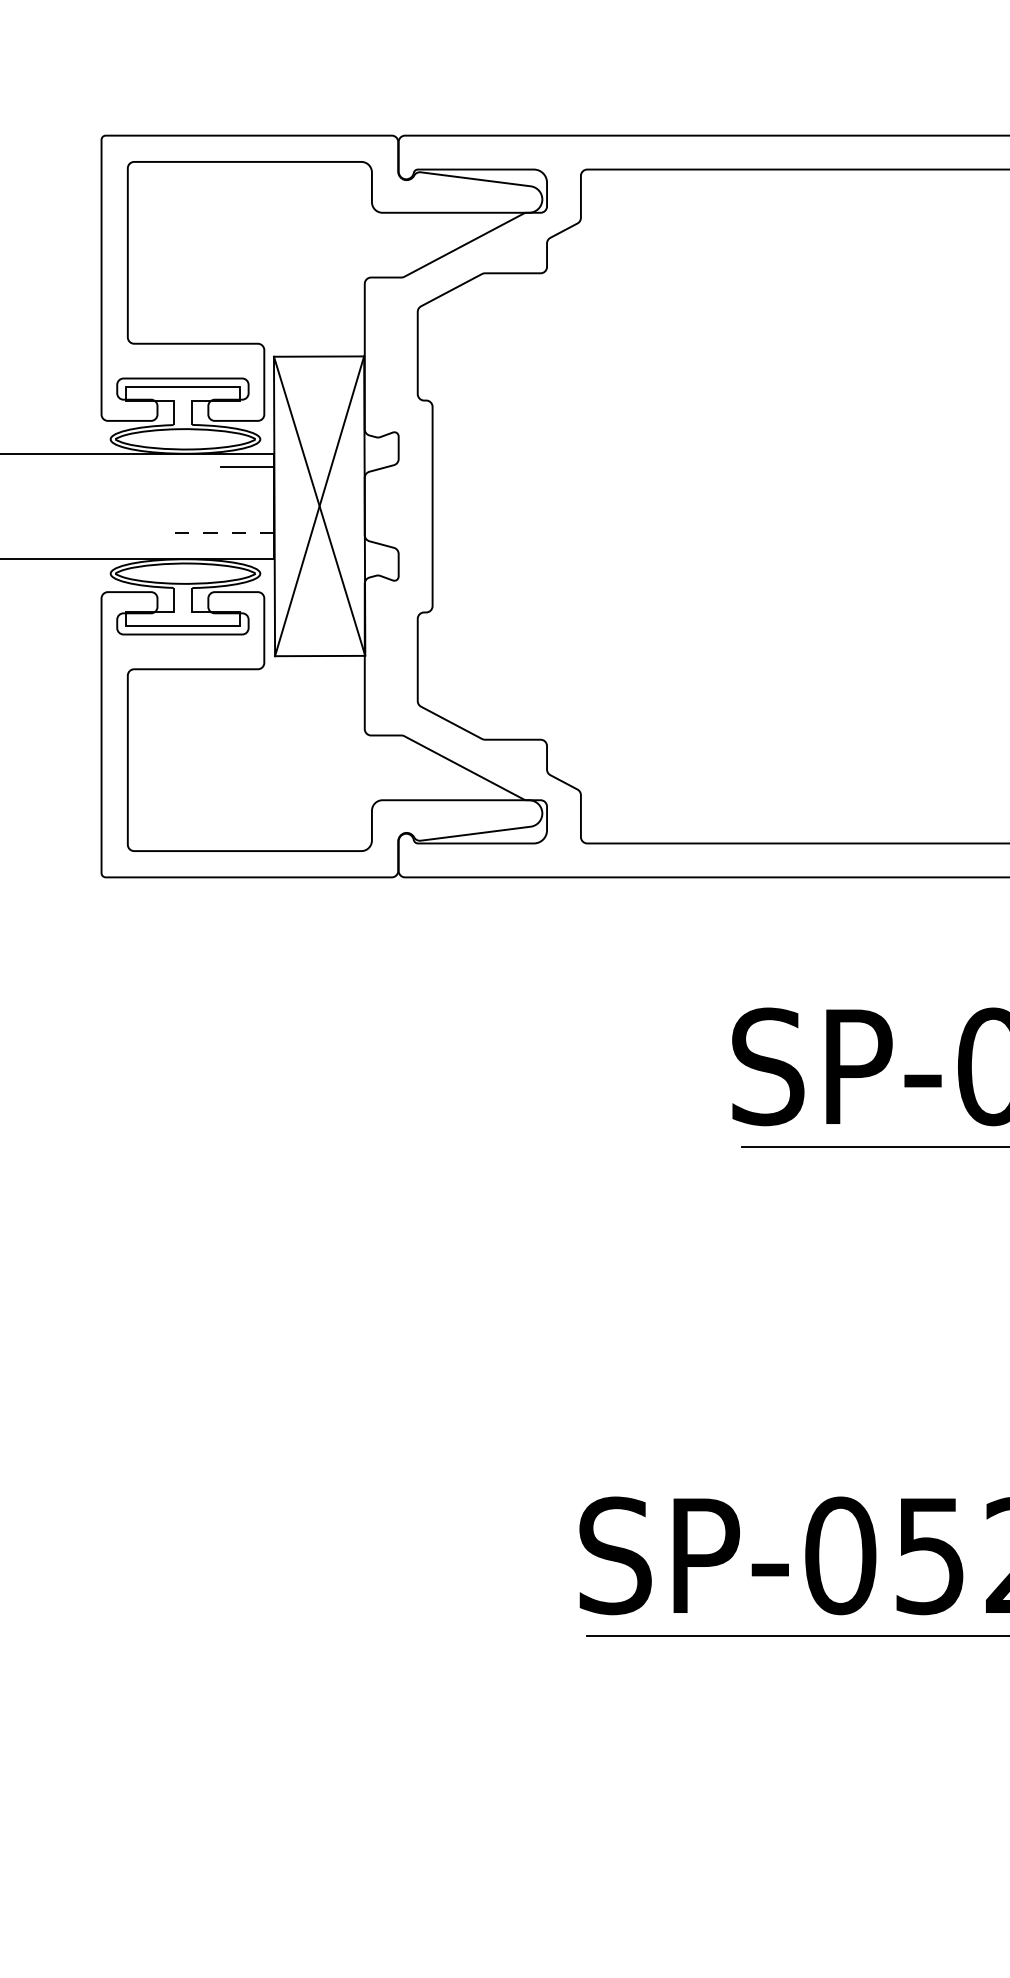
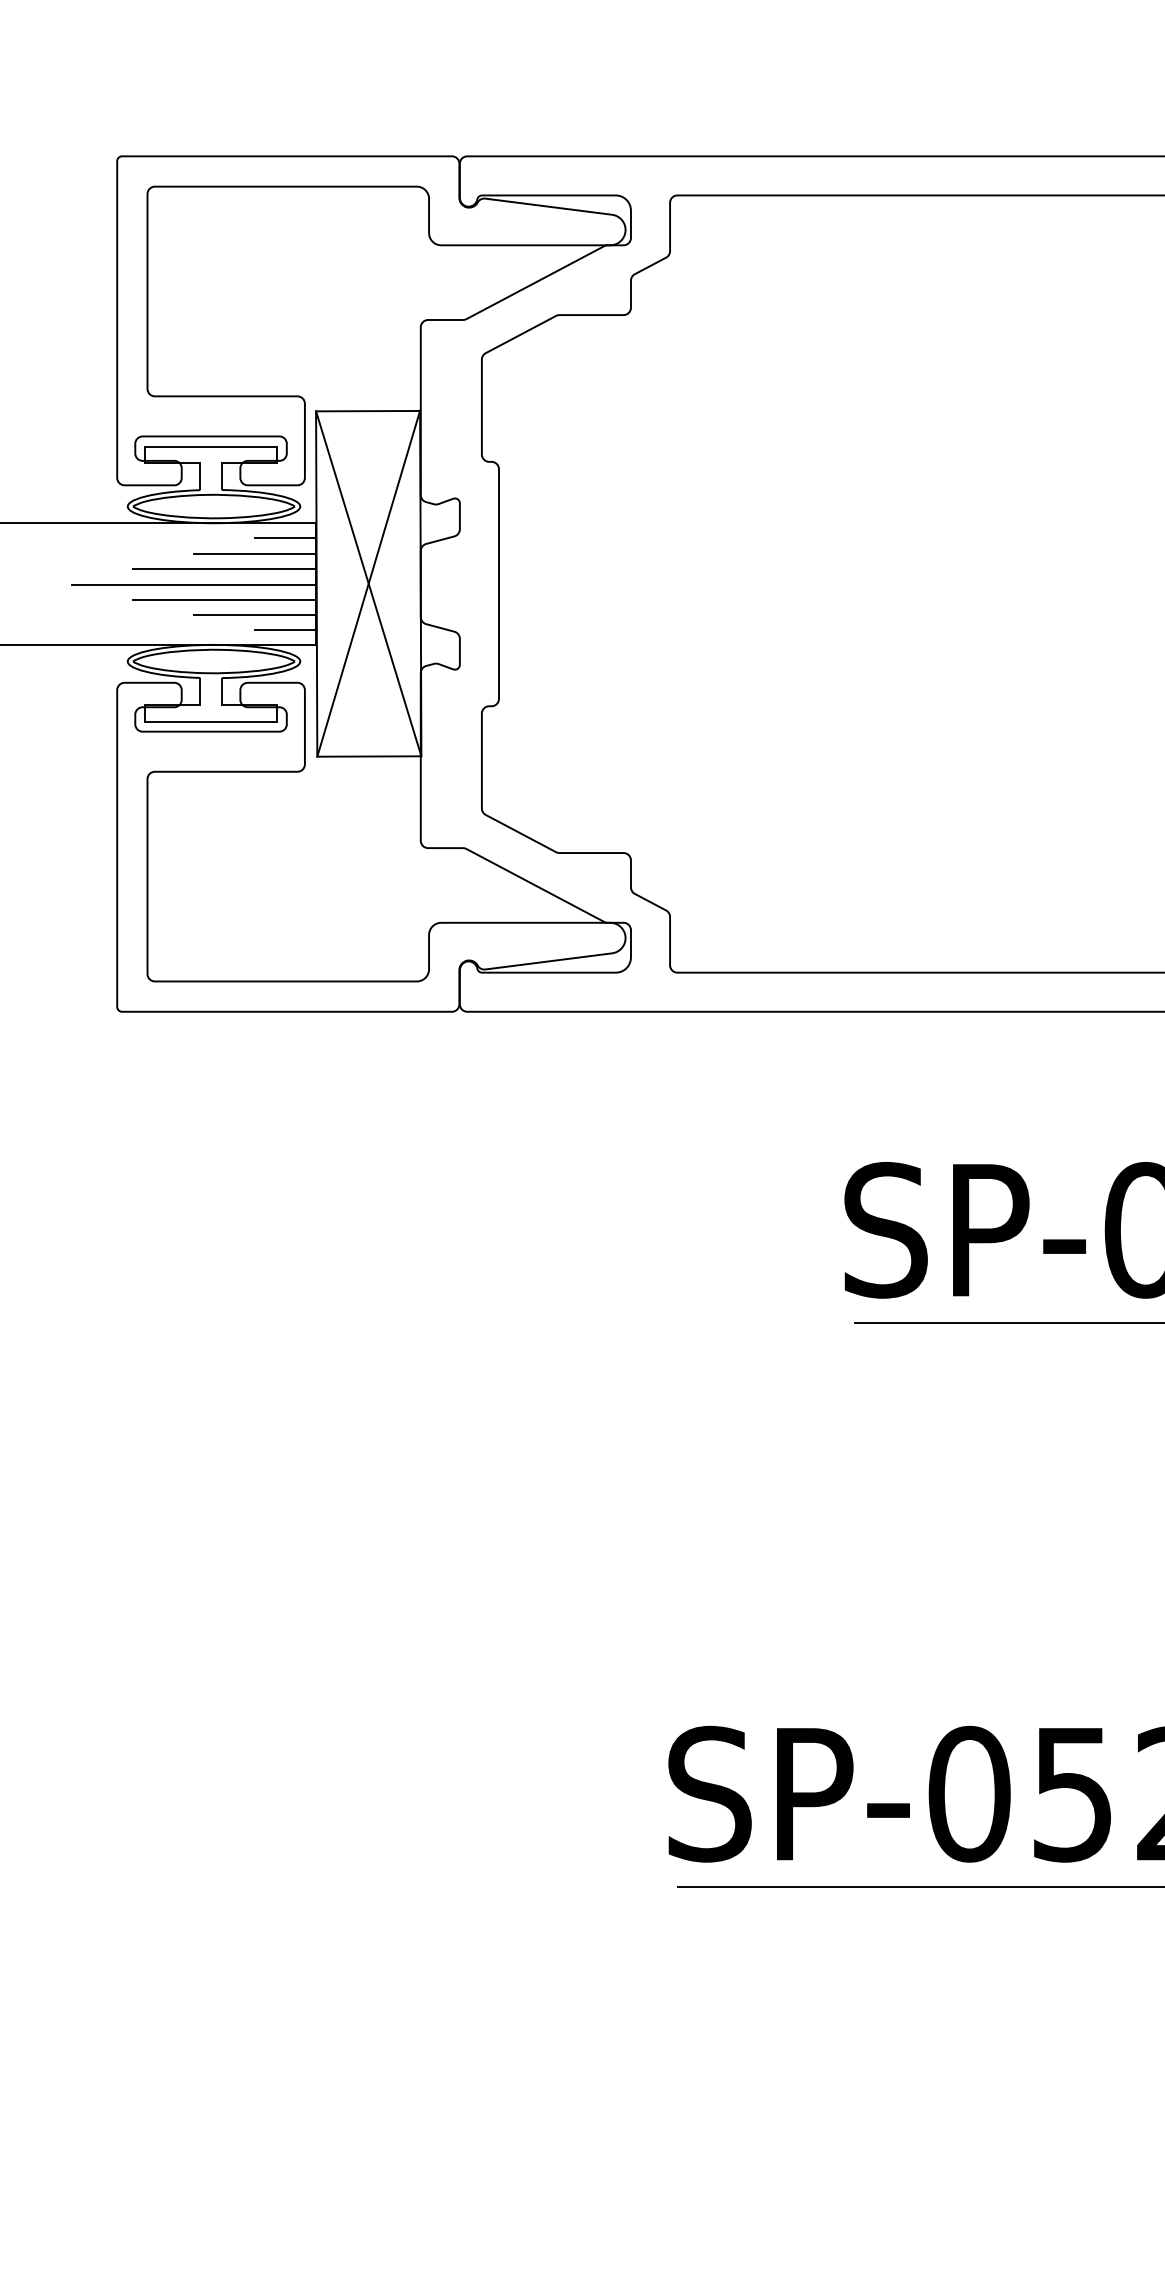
line: (220, 480) -> (254, 554), added
line: (194, 493) -> (224, 569), added
line: (167, 506) -> (193, 584), added
line: (194, 519) -> (224, 599), added
line: (220, 532) -> (254, 614), dashed -> solid
line: (247, 546) -> (285, 630), added

